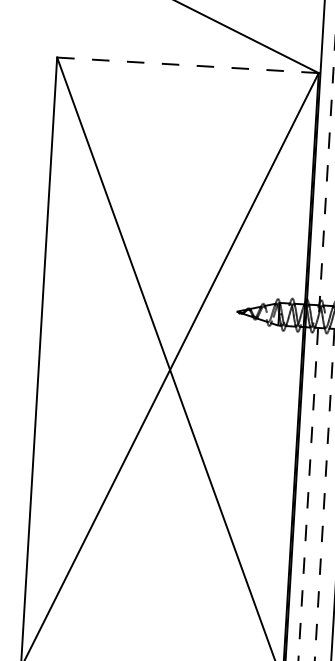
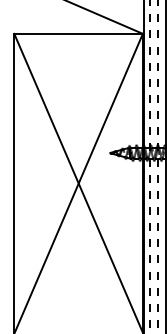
line: (189, 64) -> (79, 33), dashed -> solid

